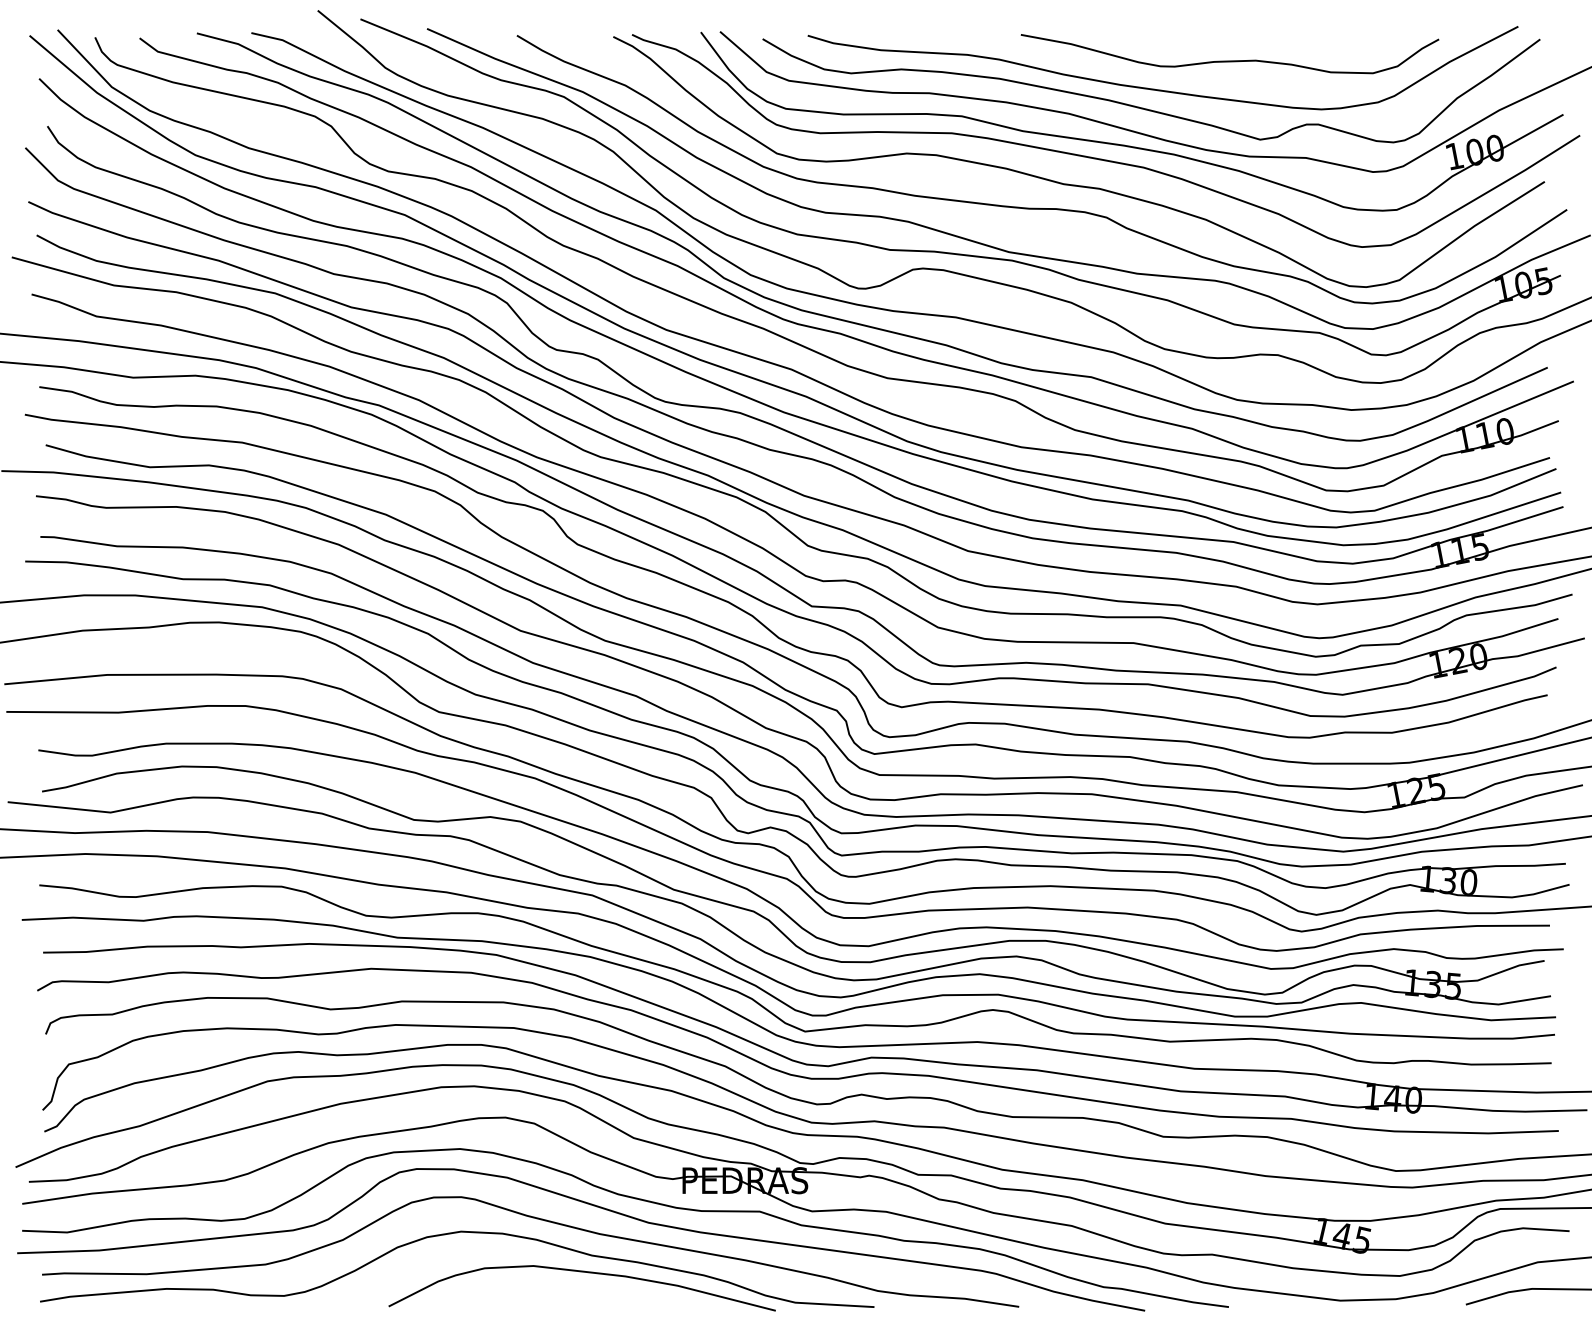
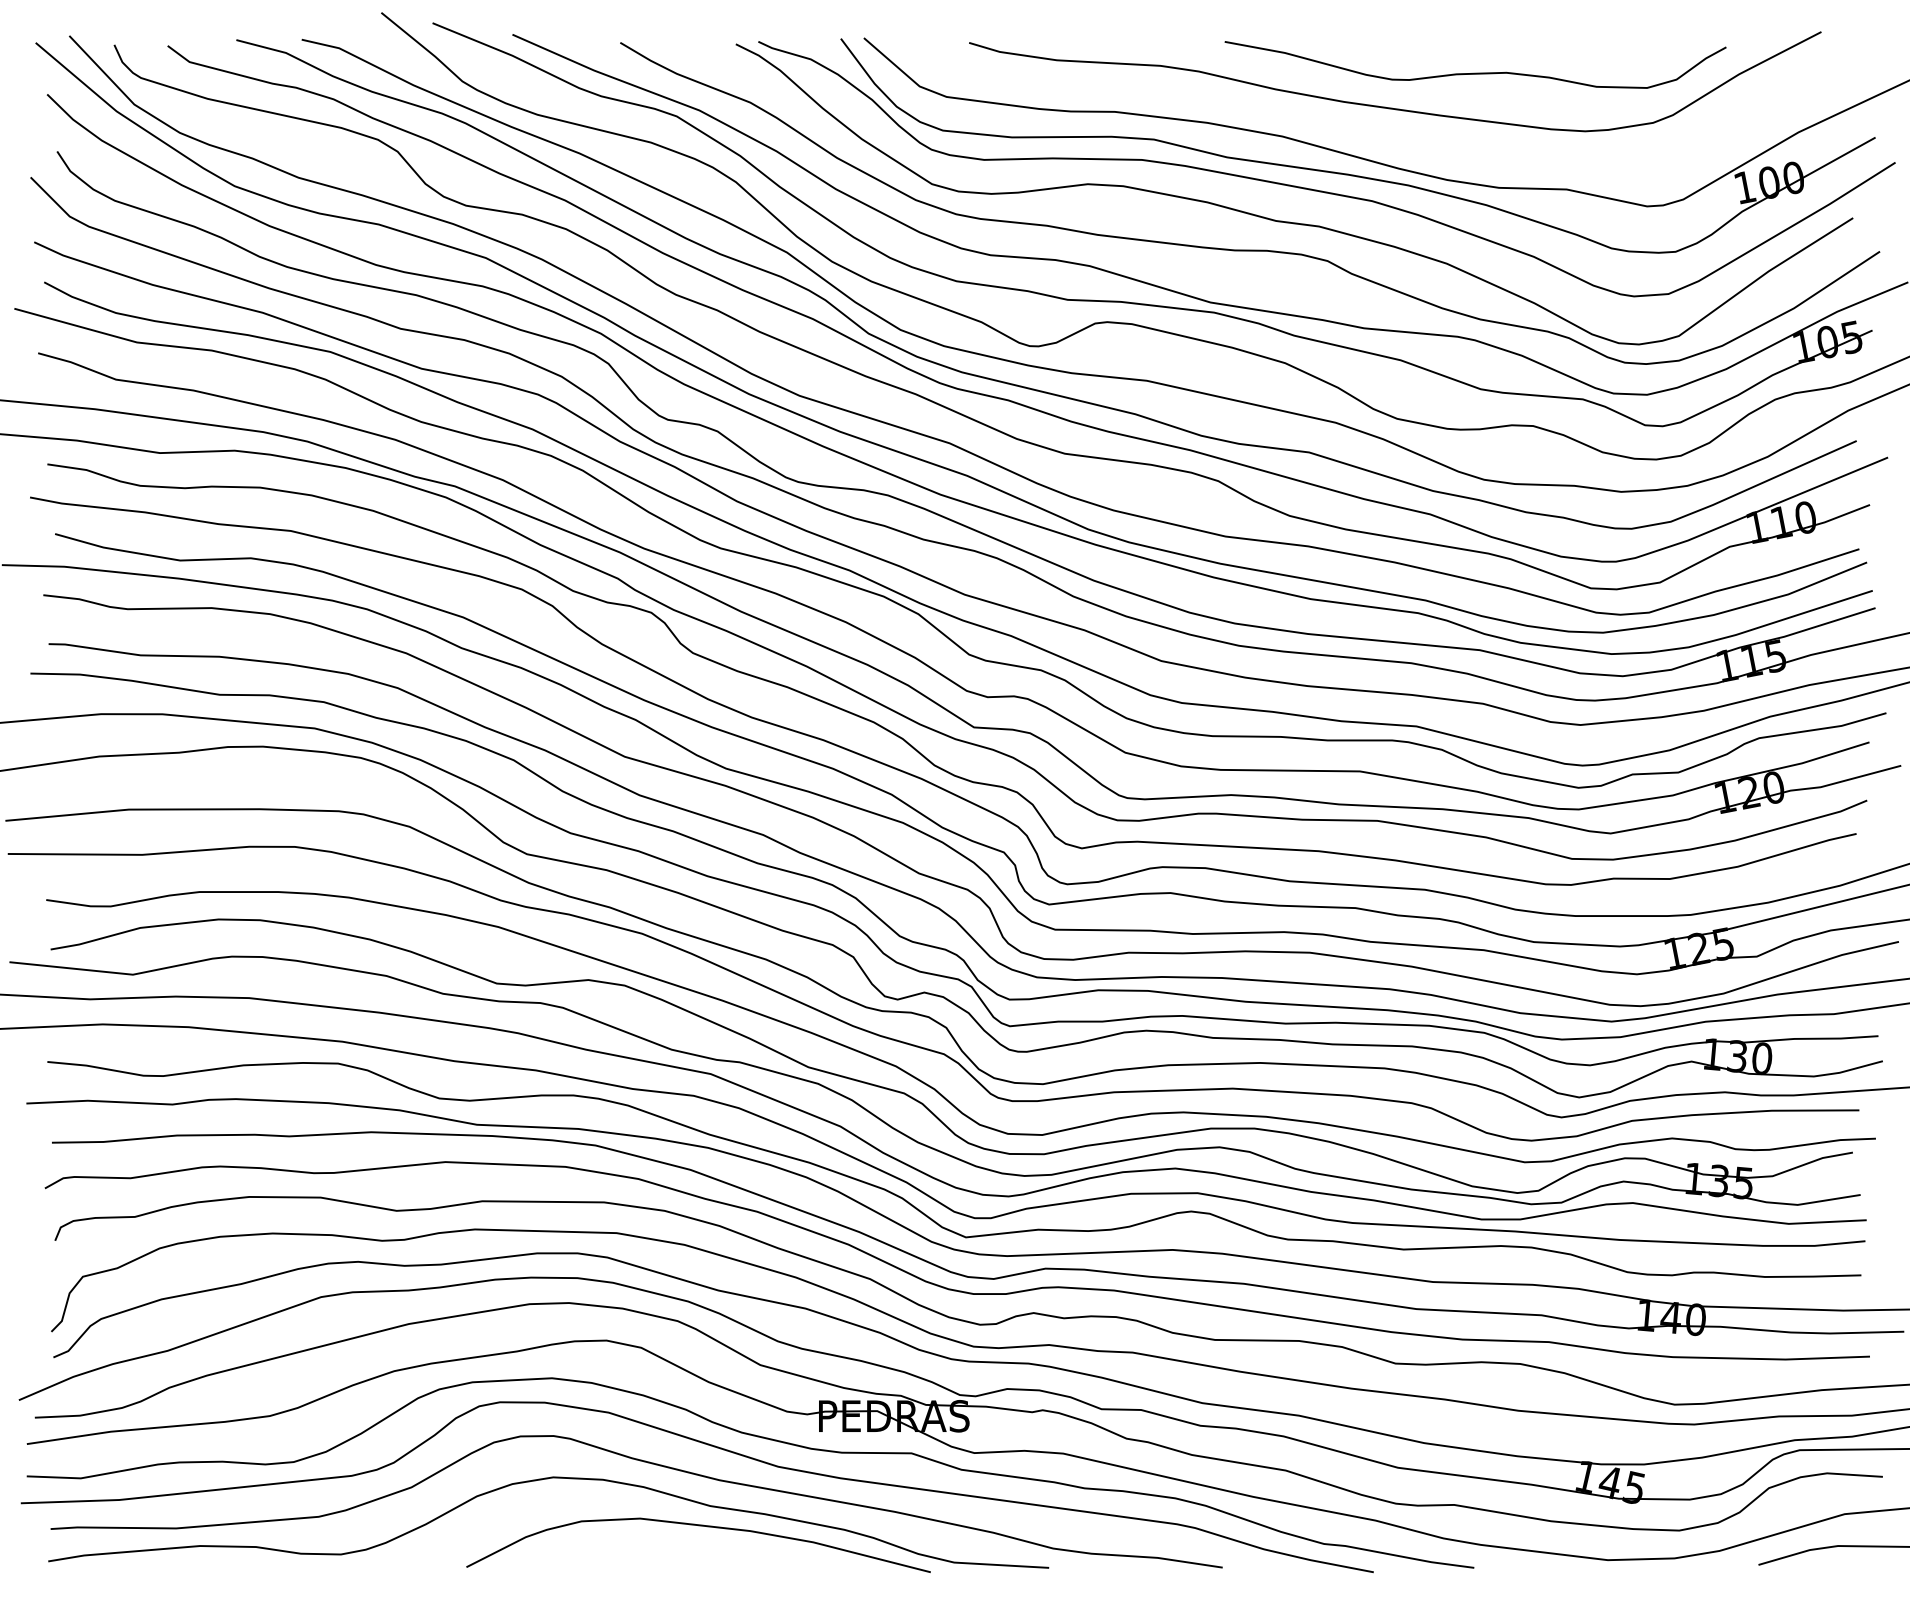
curve: (1147, 108) -> (1376, 130), removed

